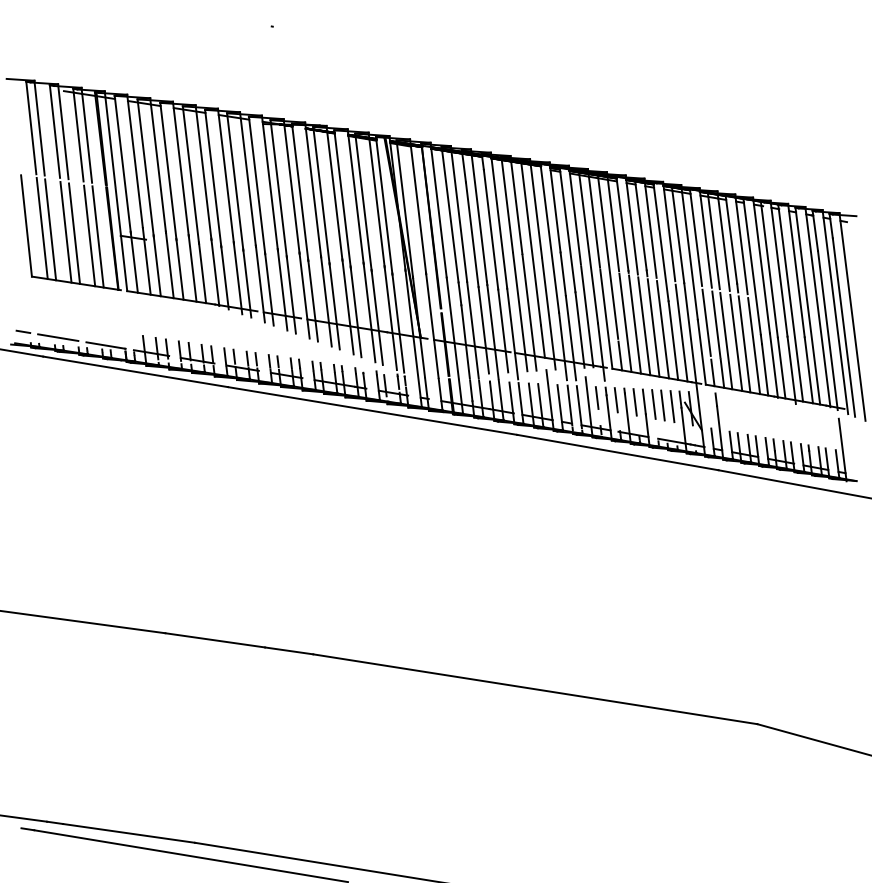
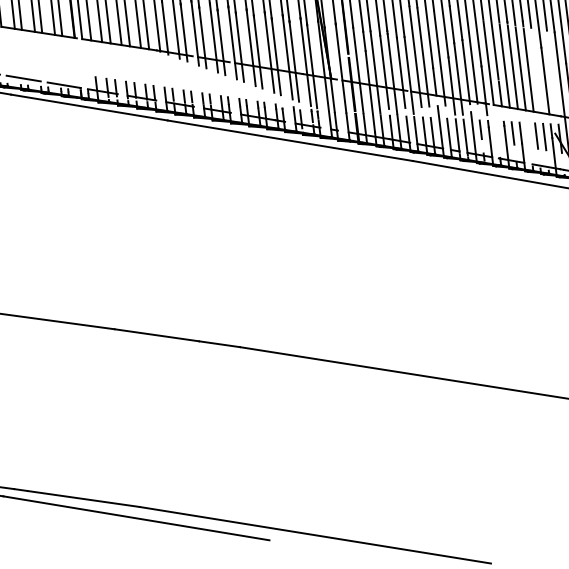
line: (662, 329) -> (536, 71), removed
line: (681, 332) -> (552, 74), removed
line: (615, 400) -> (496, 131), removed
line: (653, 404) -> (528, 135), removed

